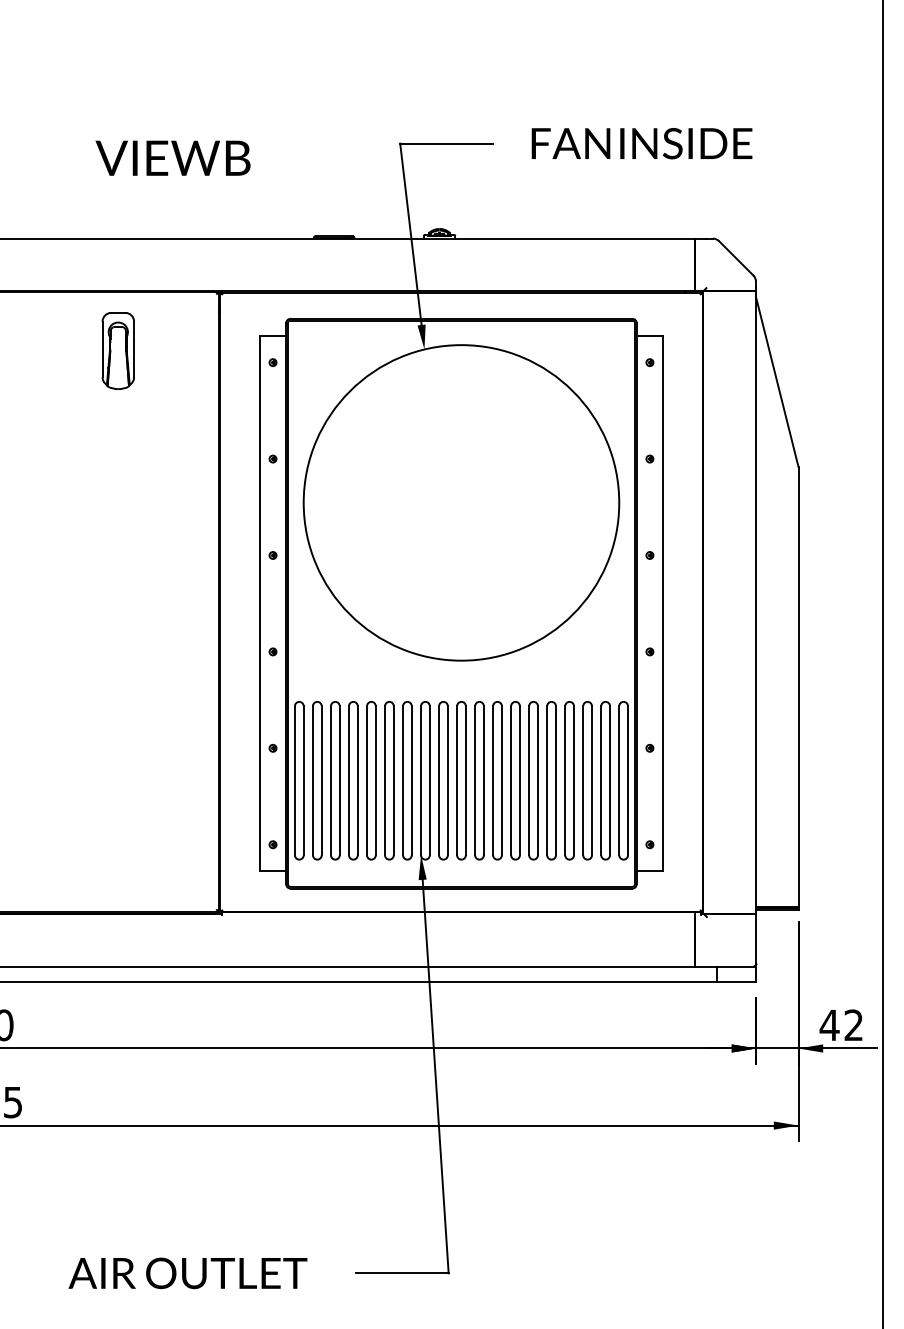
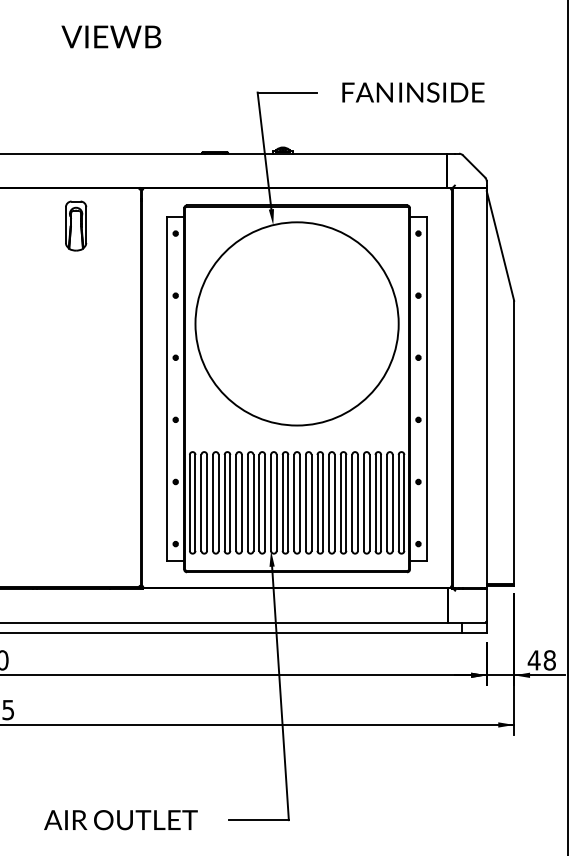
text: (173, 157) -> (111, 36), moved
text: (853, 1025) -> (549, 660), 42 -> 48

